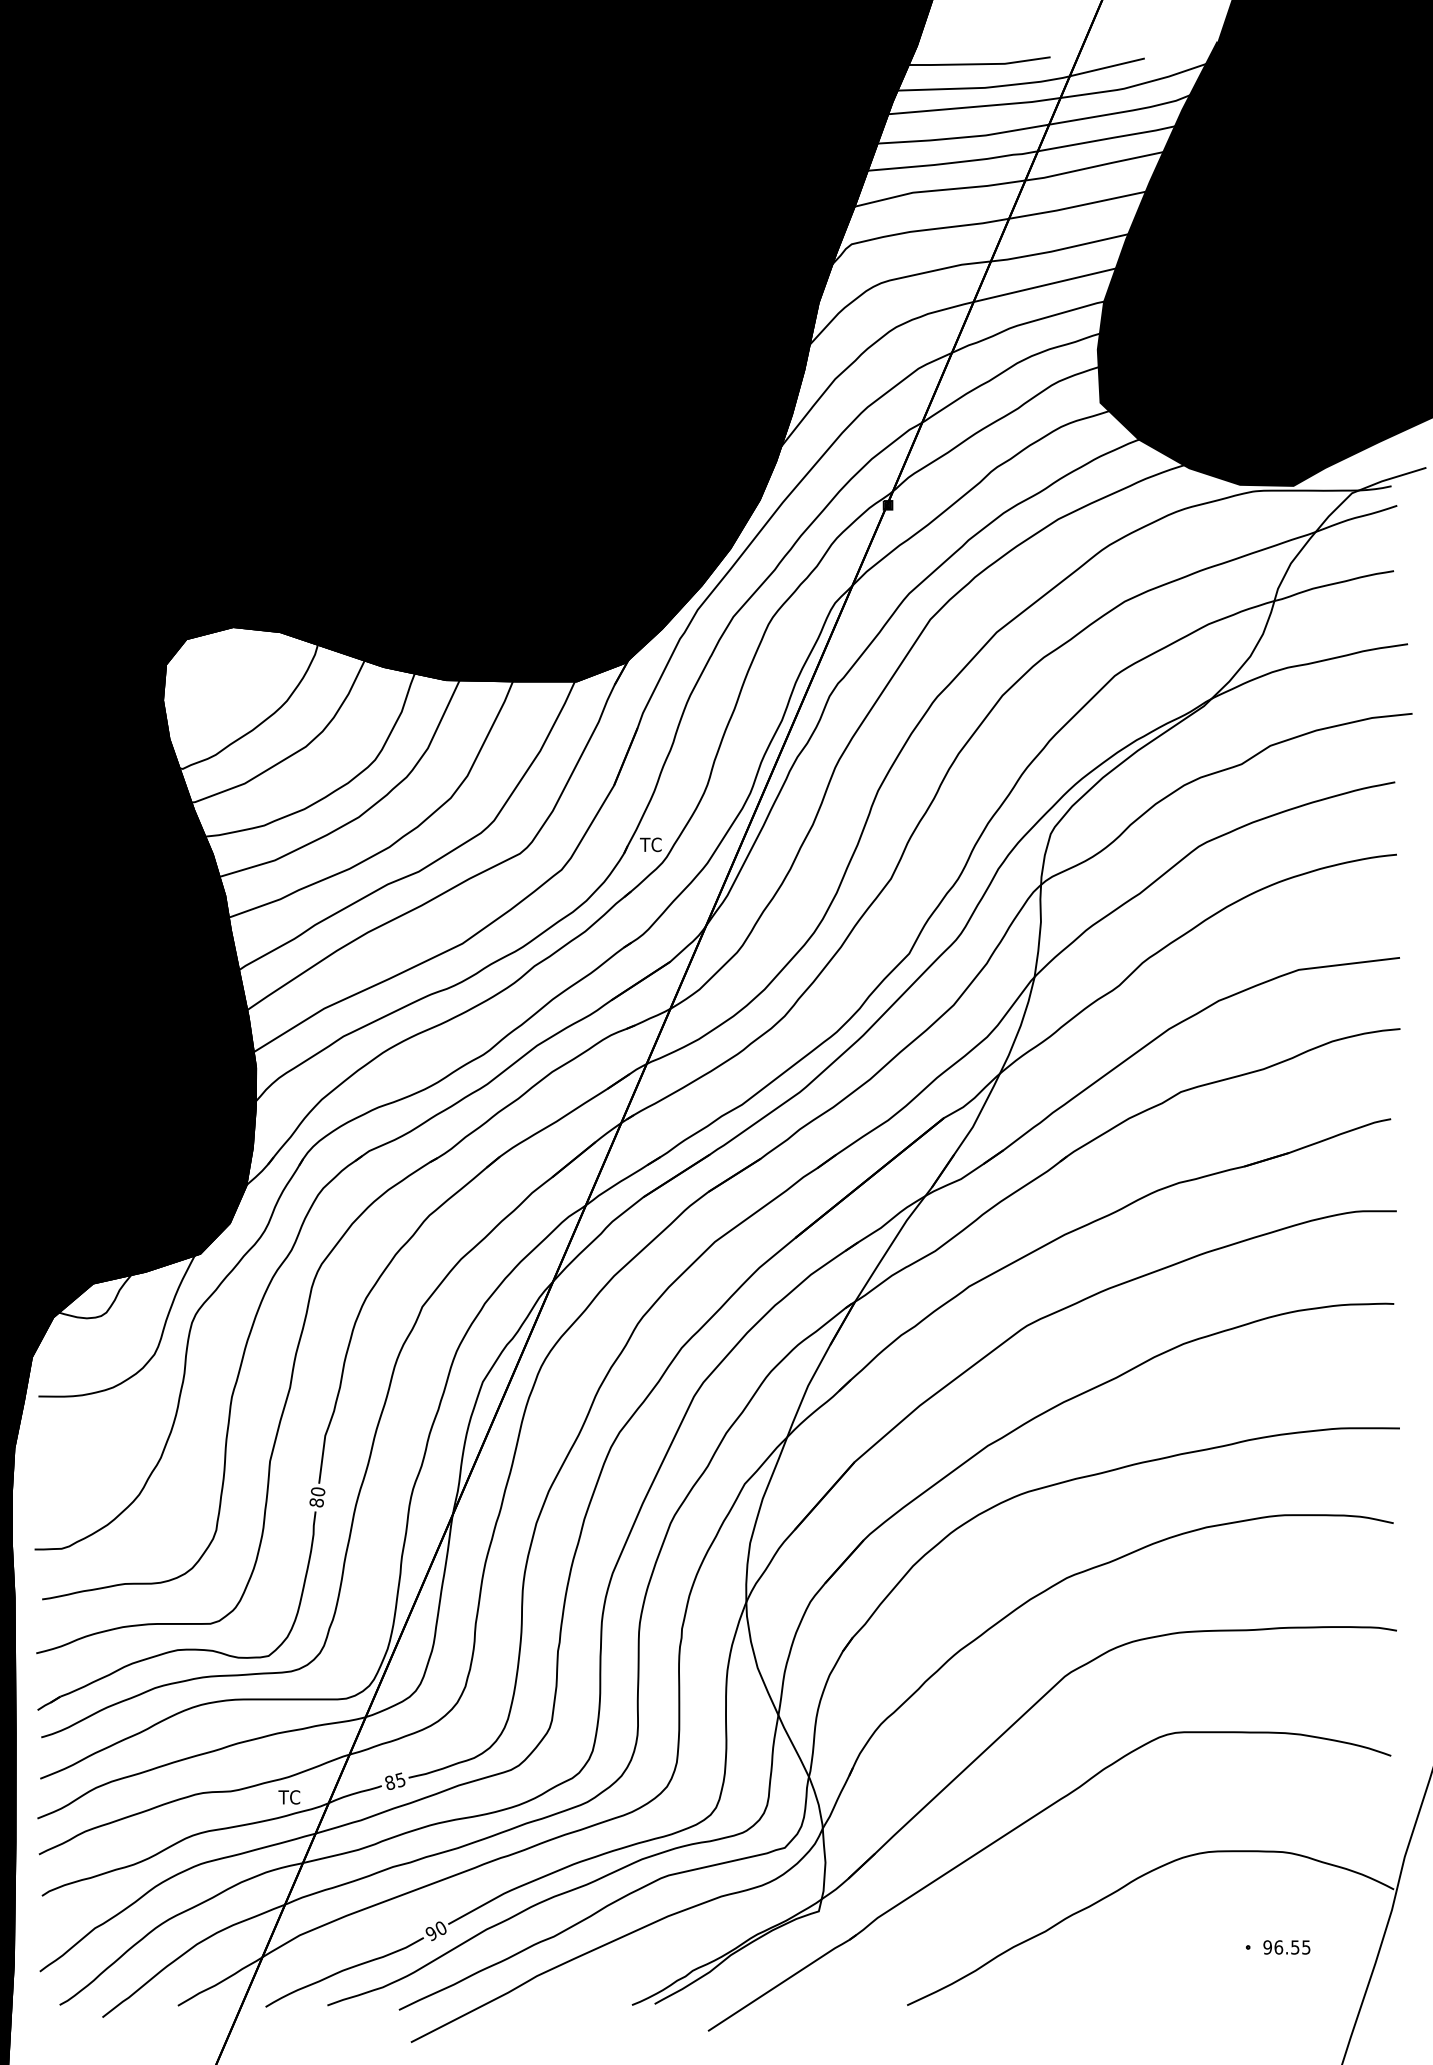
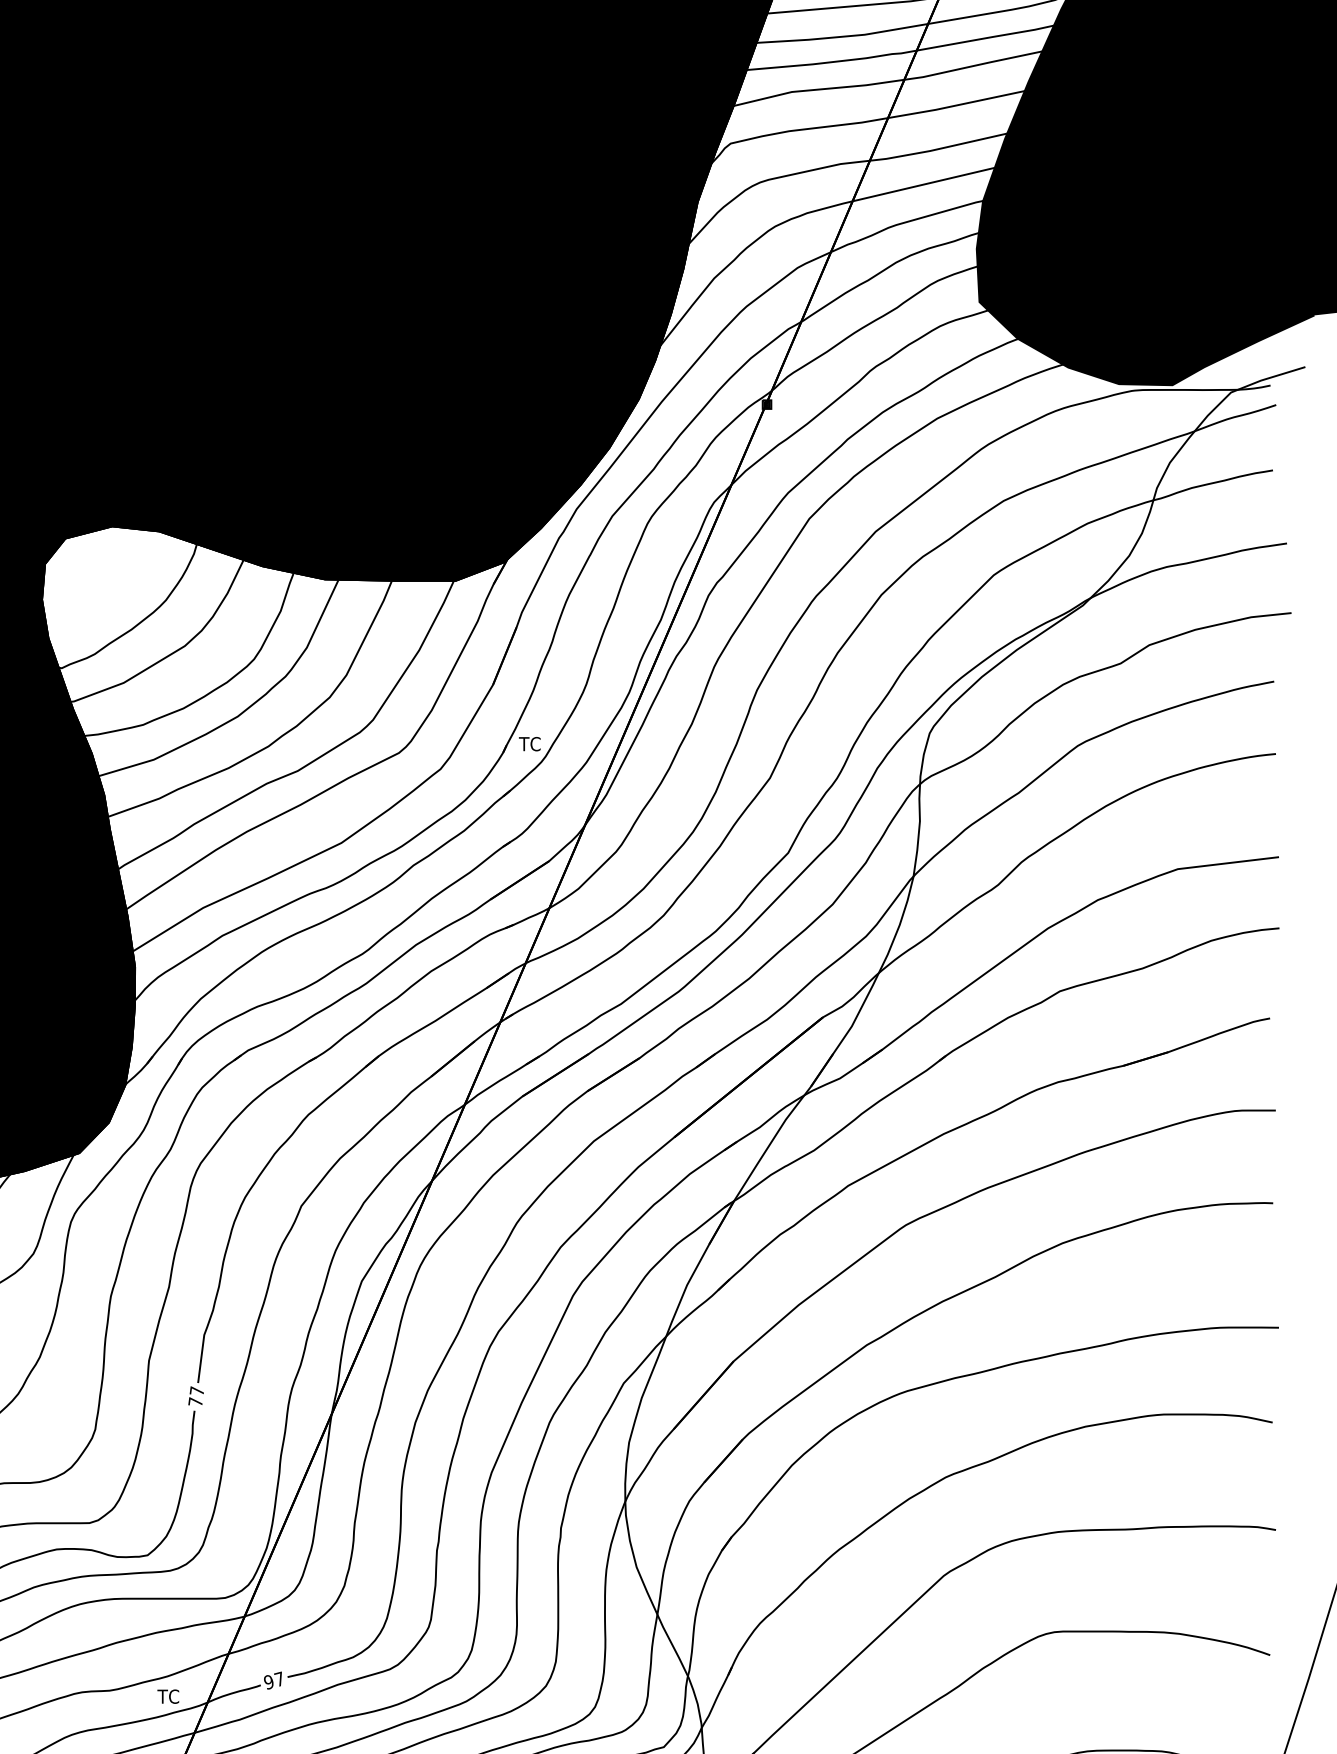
text: (317, 1497) -> (196, 1396), 80 -> 77
text: (395, 1781) -> (274, 1680), 85 -> 97

